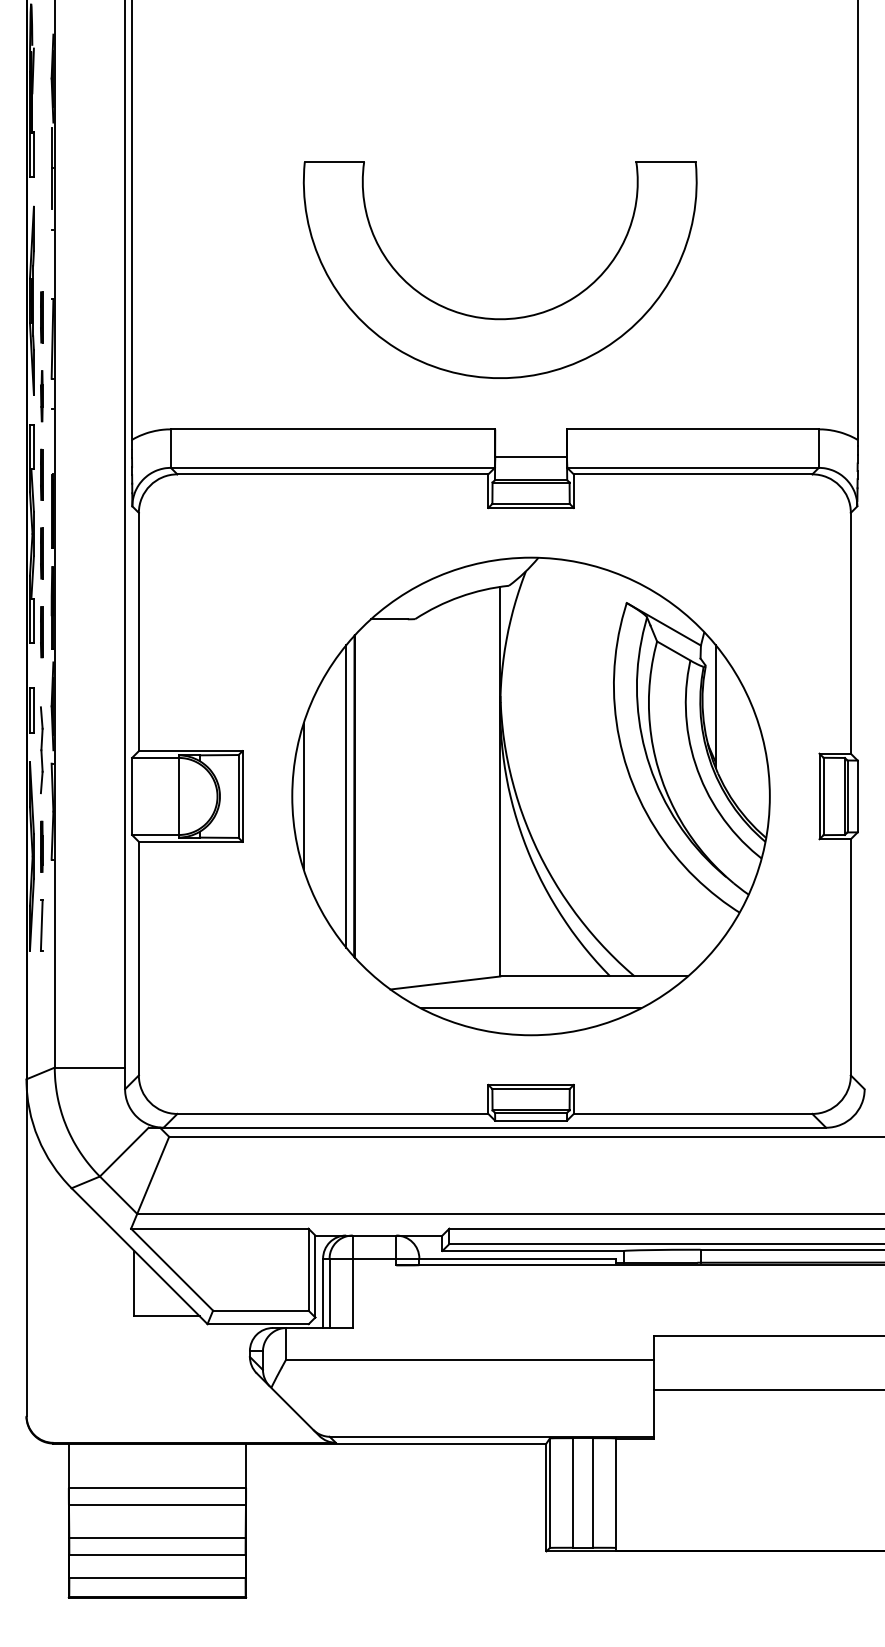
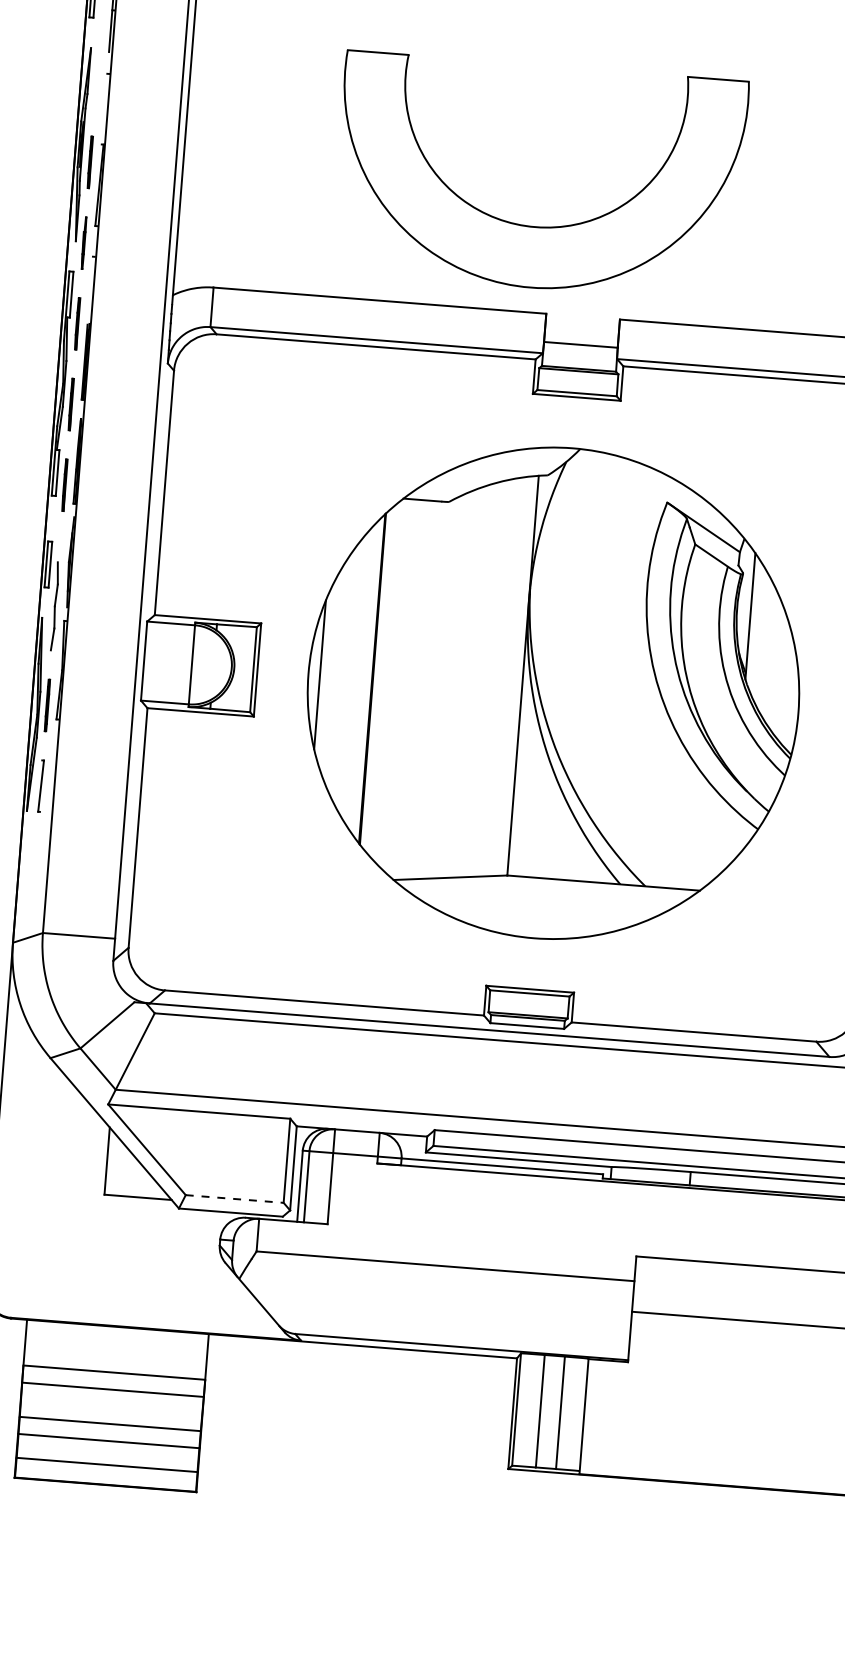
part: (499, 318) -> (534, 226), moved
line: (346, 796) -> (364, 678), removed
line: (530, 1008) -> (535, 910), removed
line: (260, 1310) -> (234, 1198), solid -> dashed

